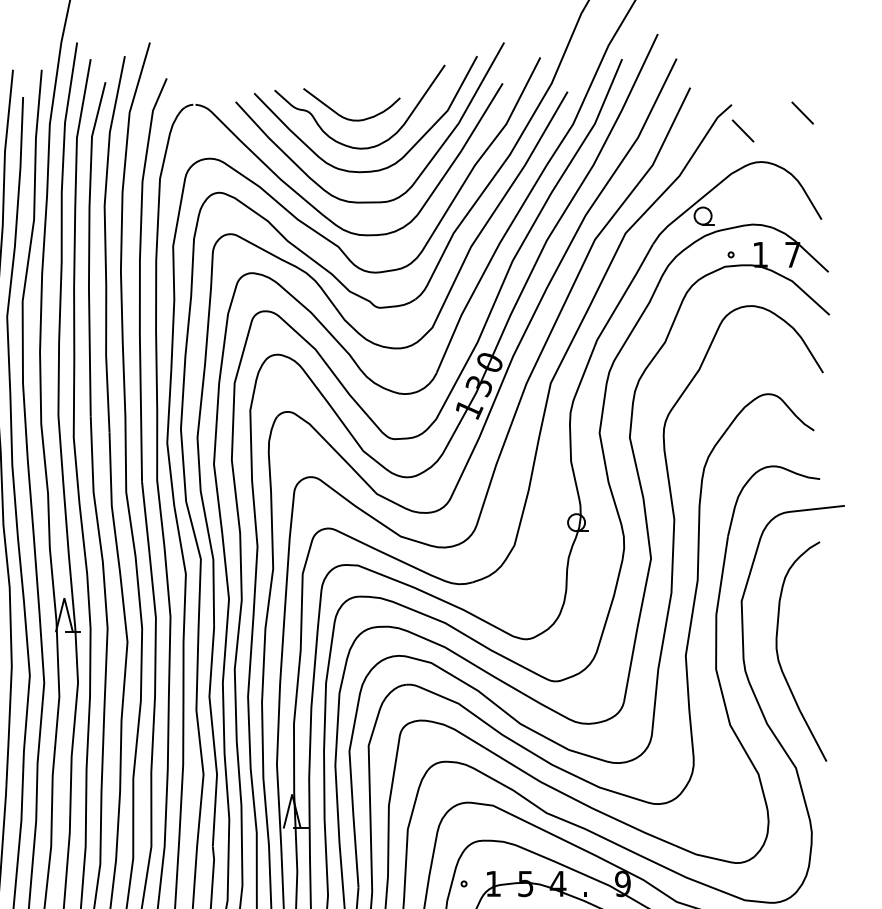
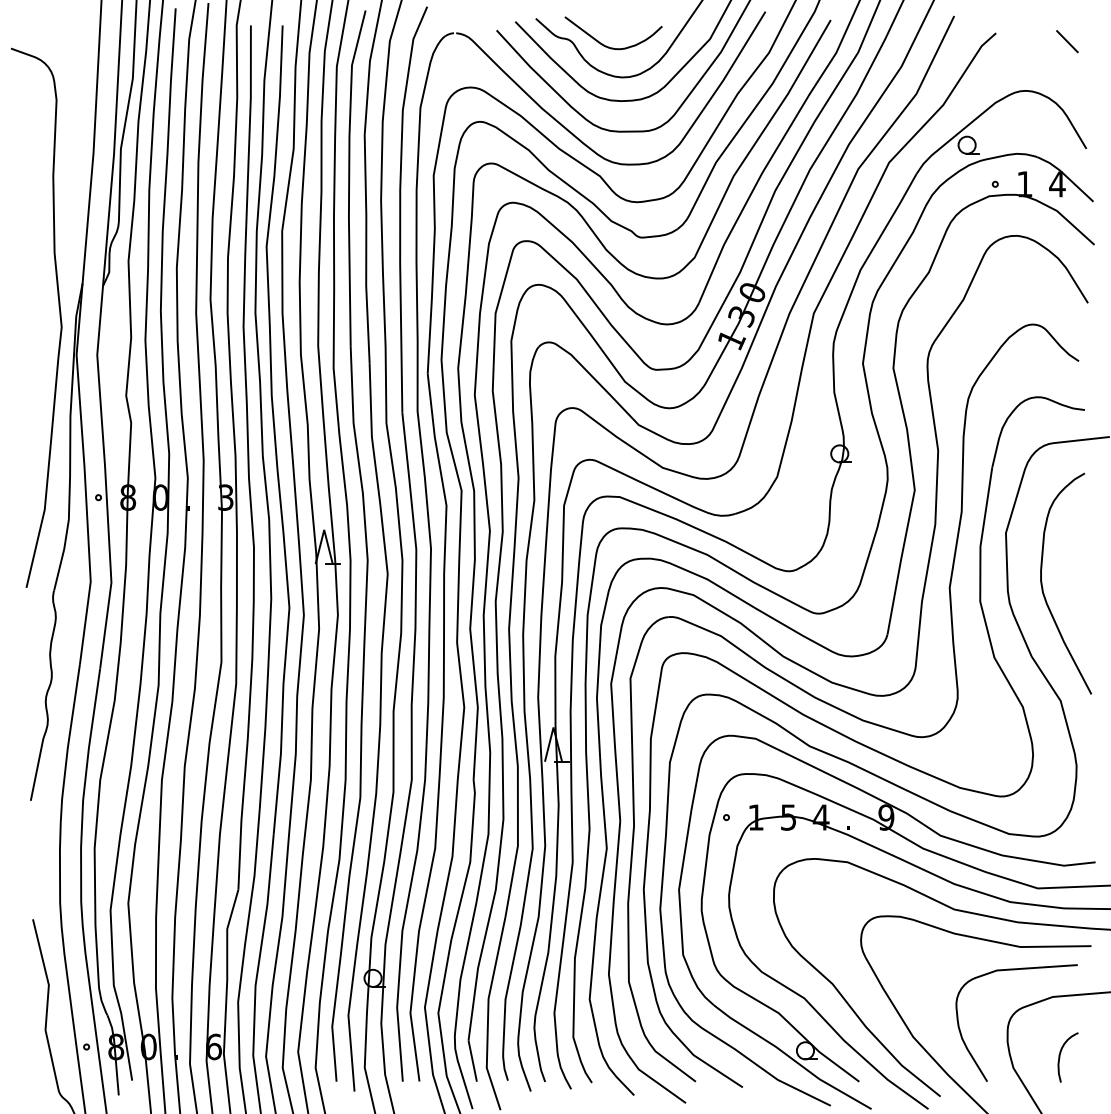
line: (743, 130) -> (1007, 59), removed
text: (792, 255) -> (1057, 184), 7 -> 4

